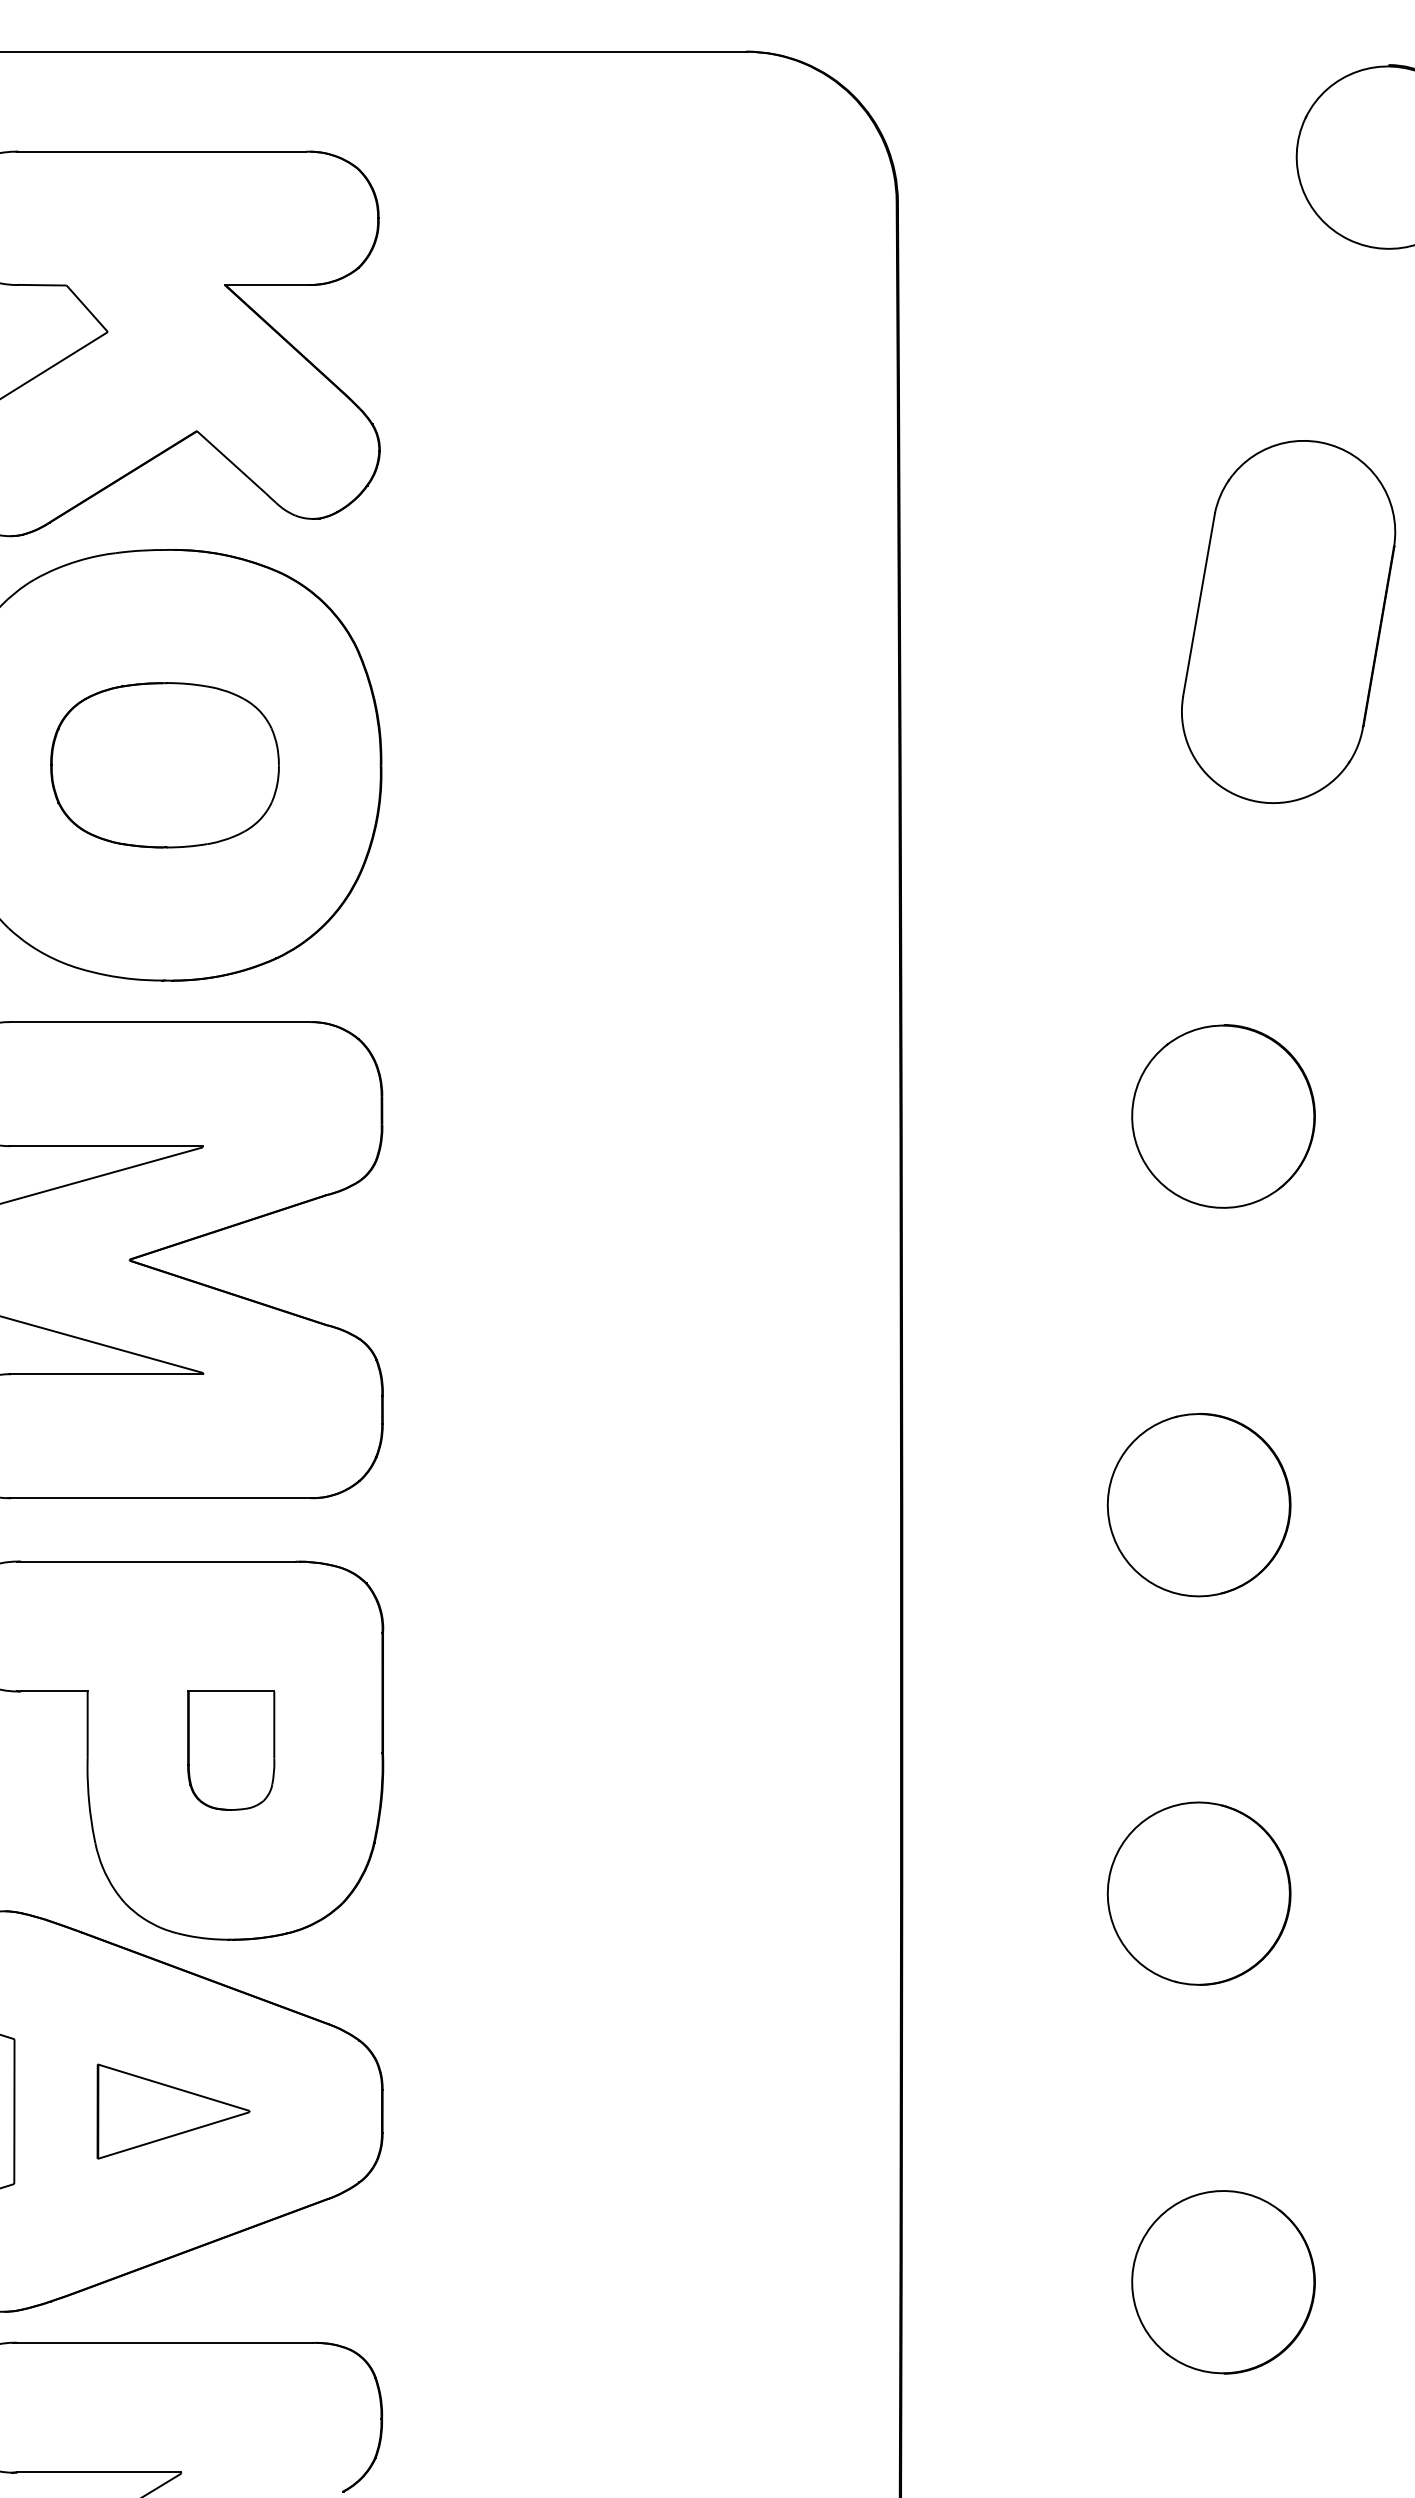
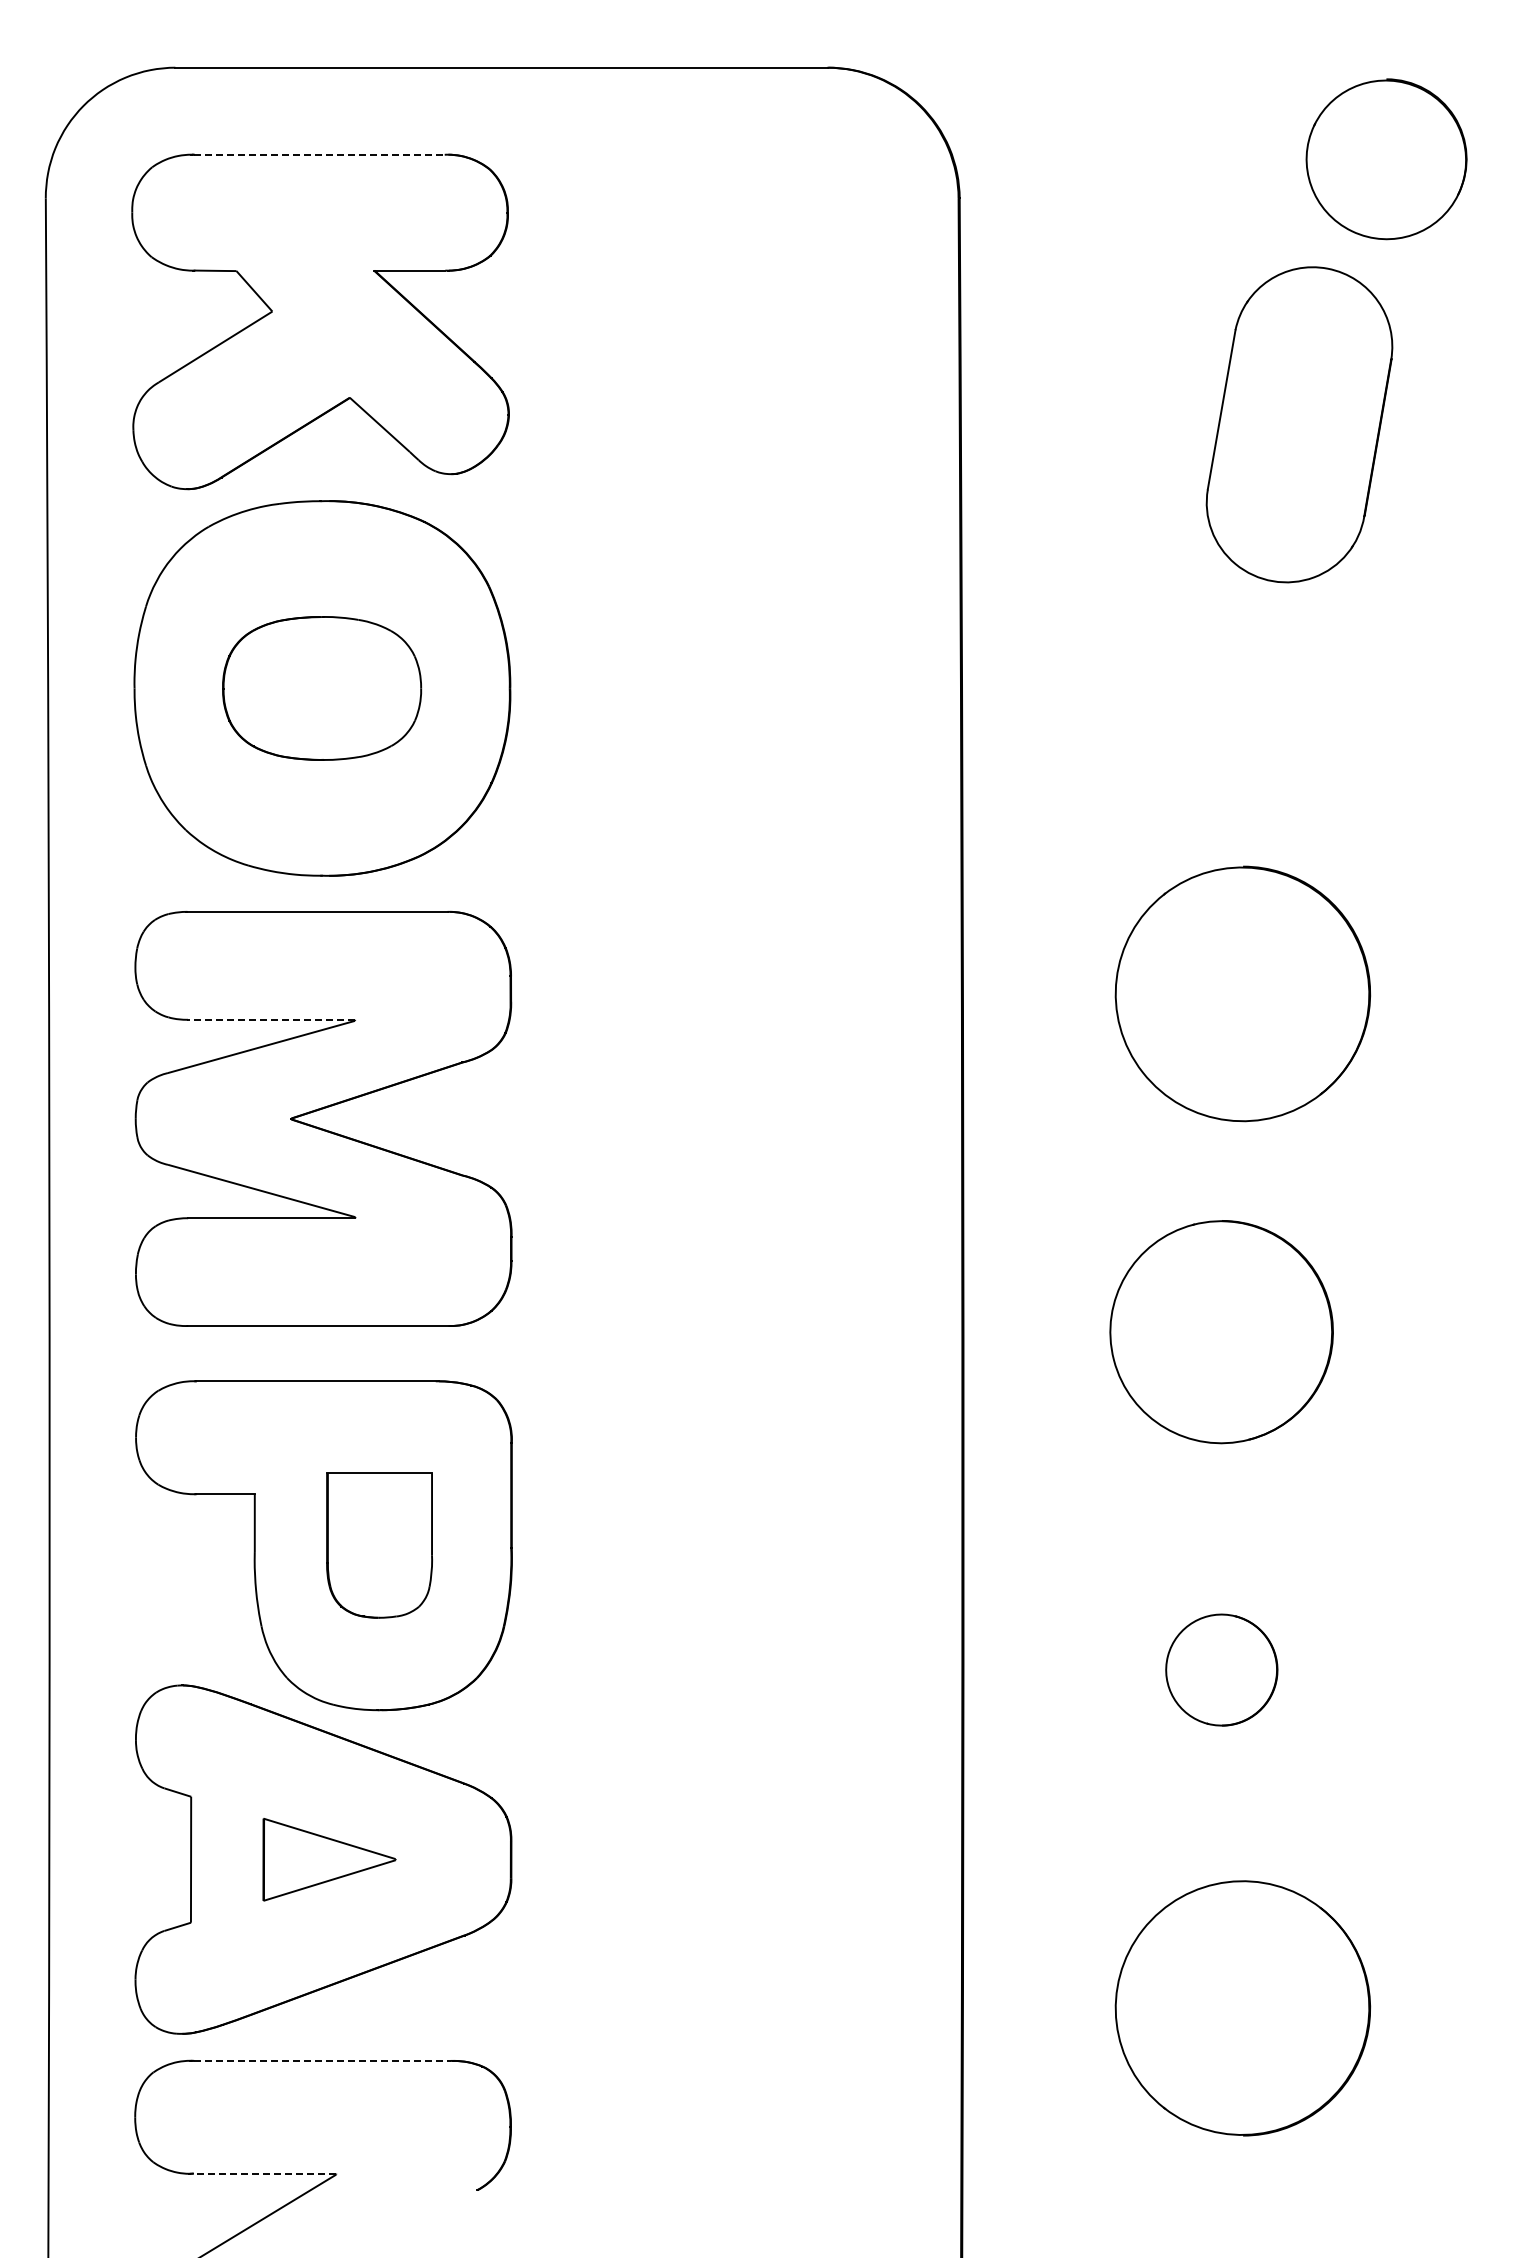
line: (163, 151) -> (320, 154), solid -> dashed
part: (1288, 621) -> (1299, 424), moved
part: (1223, 1115) -> (1242, 993), size x1.6
line: (106, 1145) -> (271, 1019), solid -> dashed
part: (1198, 1504) -> (1221, 1331), size x1.4
part: (231, 1750) -> (379, 1545), size x1.4
part: (1198, 1892) -> (1221, 1669), size x0.7
part: (1223, 2281) -> (1242, 2007), size x1.6
line: (165, 2342) -> (322, 2060), solid -> dashed
line: (98, 2472) -> (264, 2173), solid -> dashed

